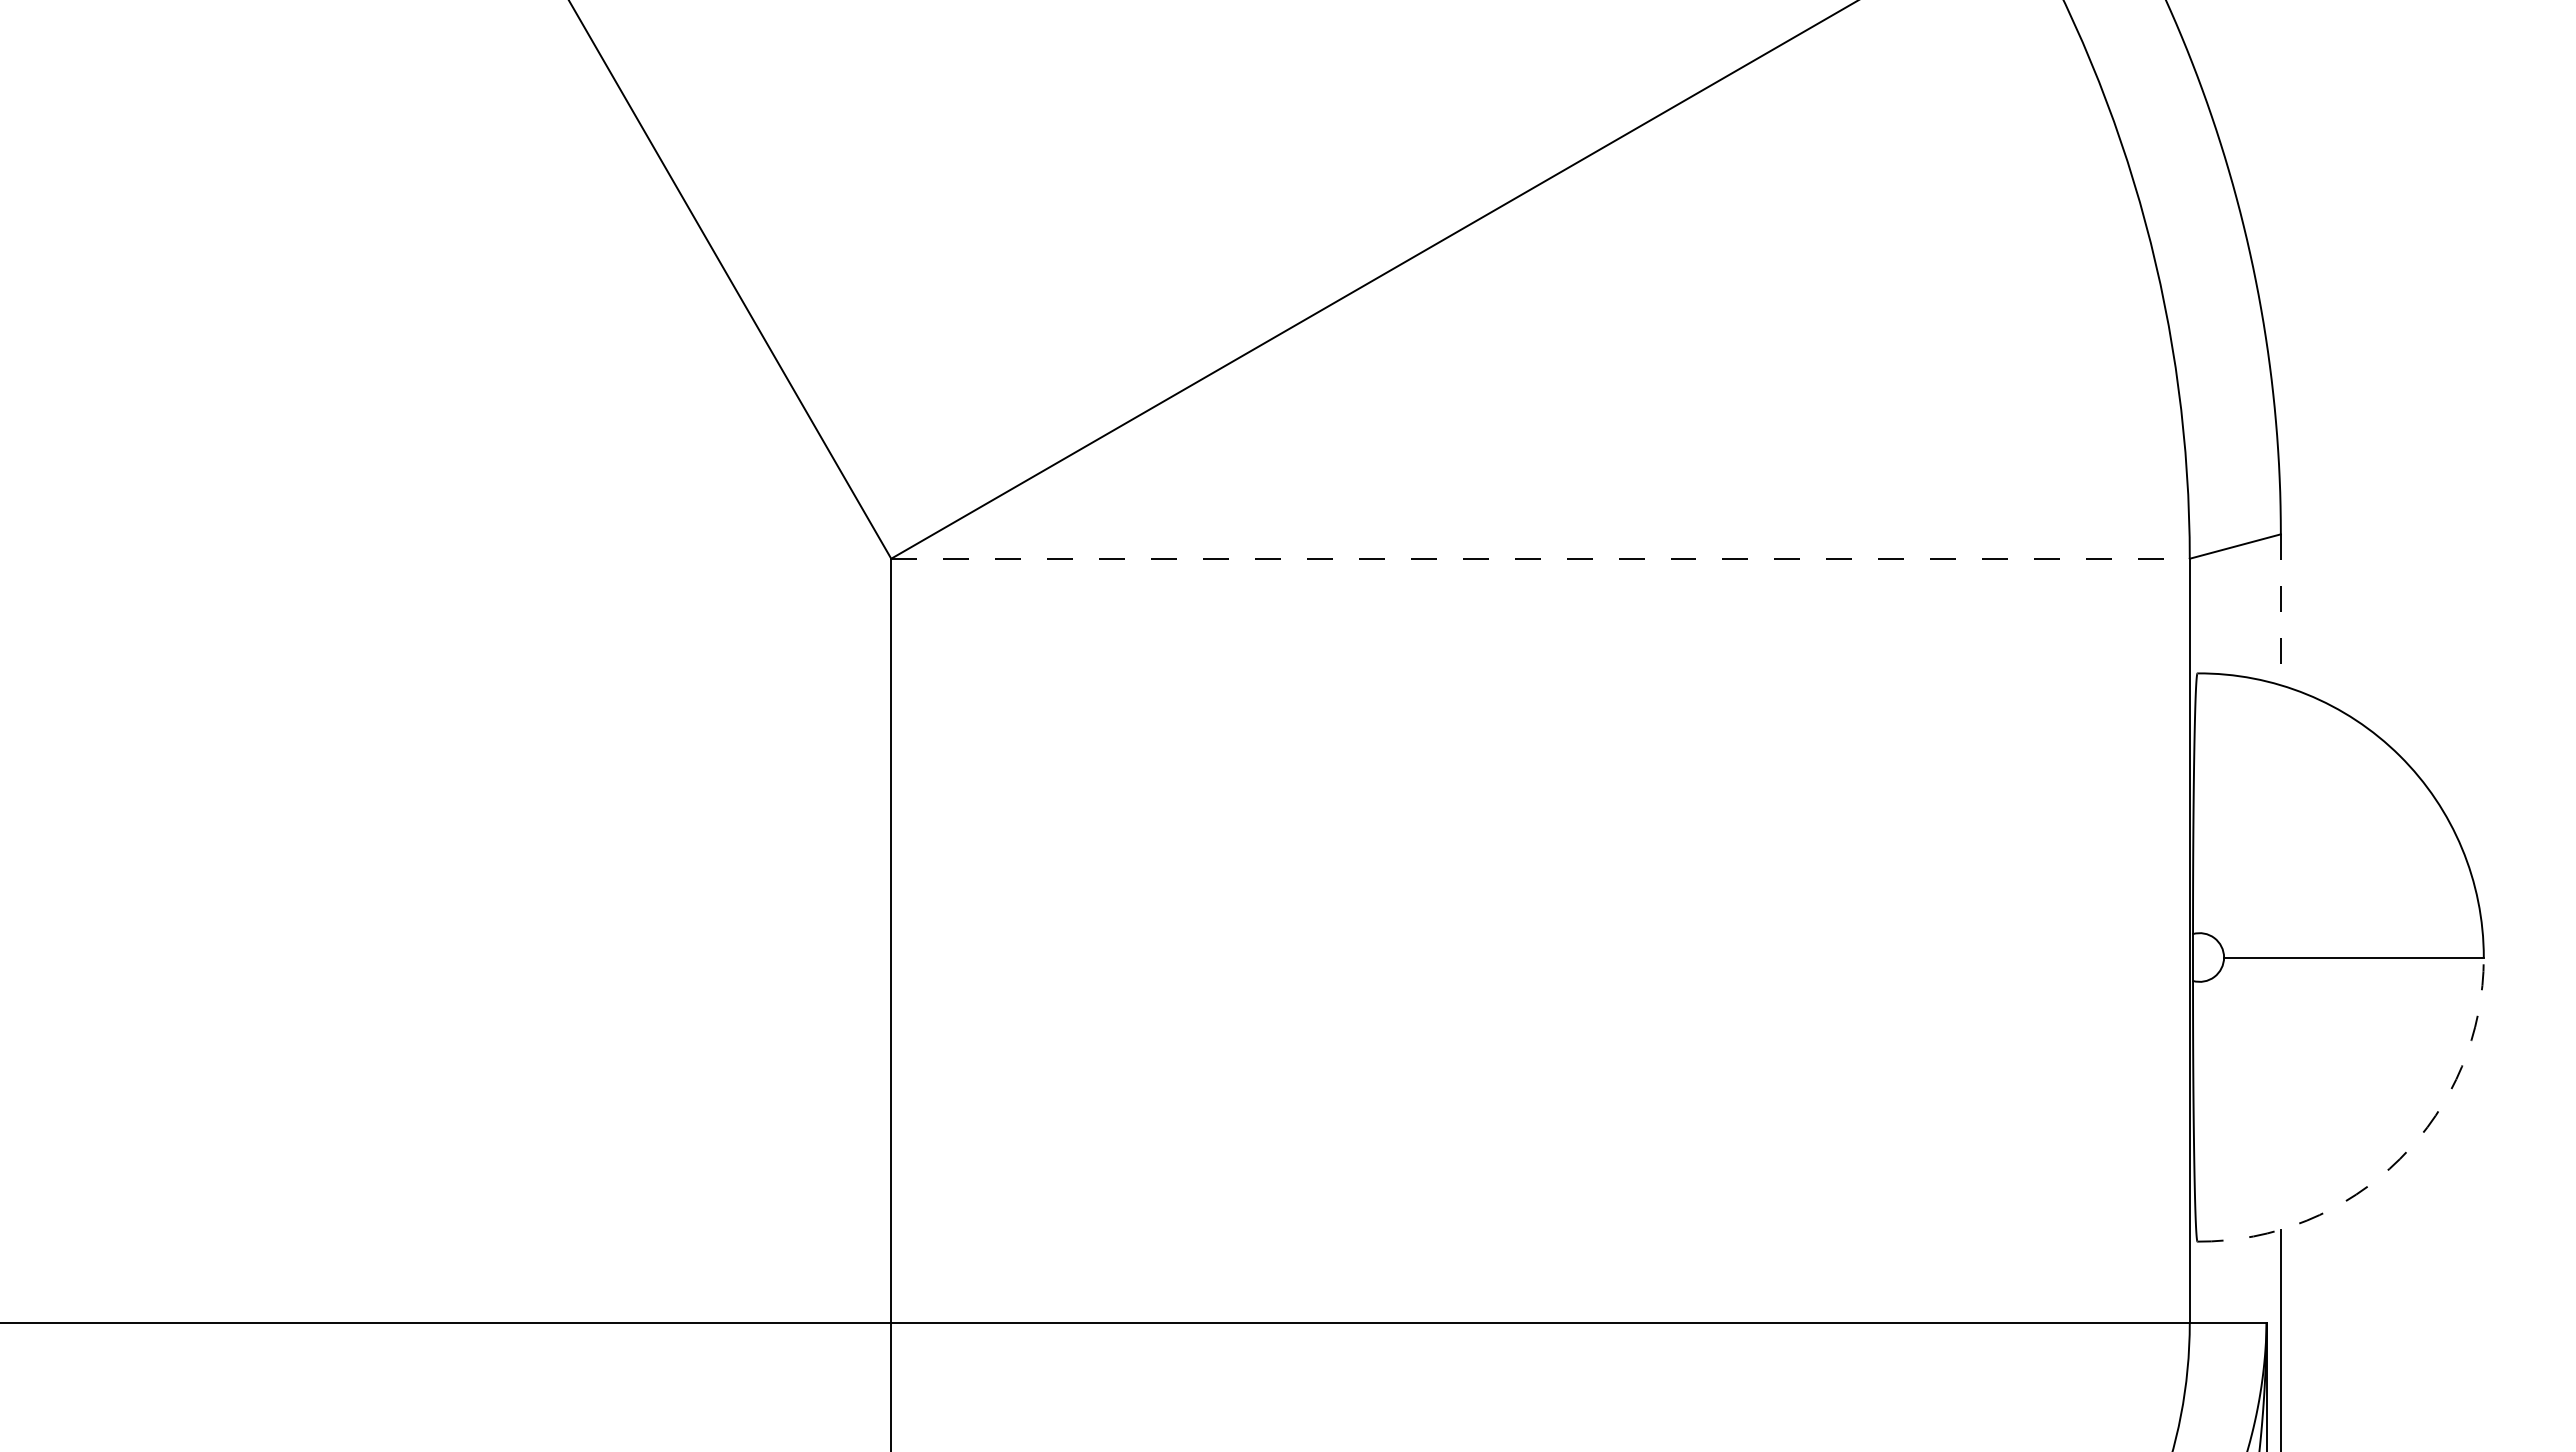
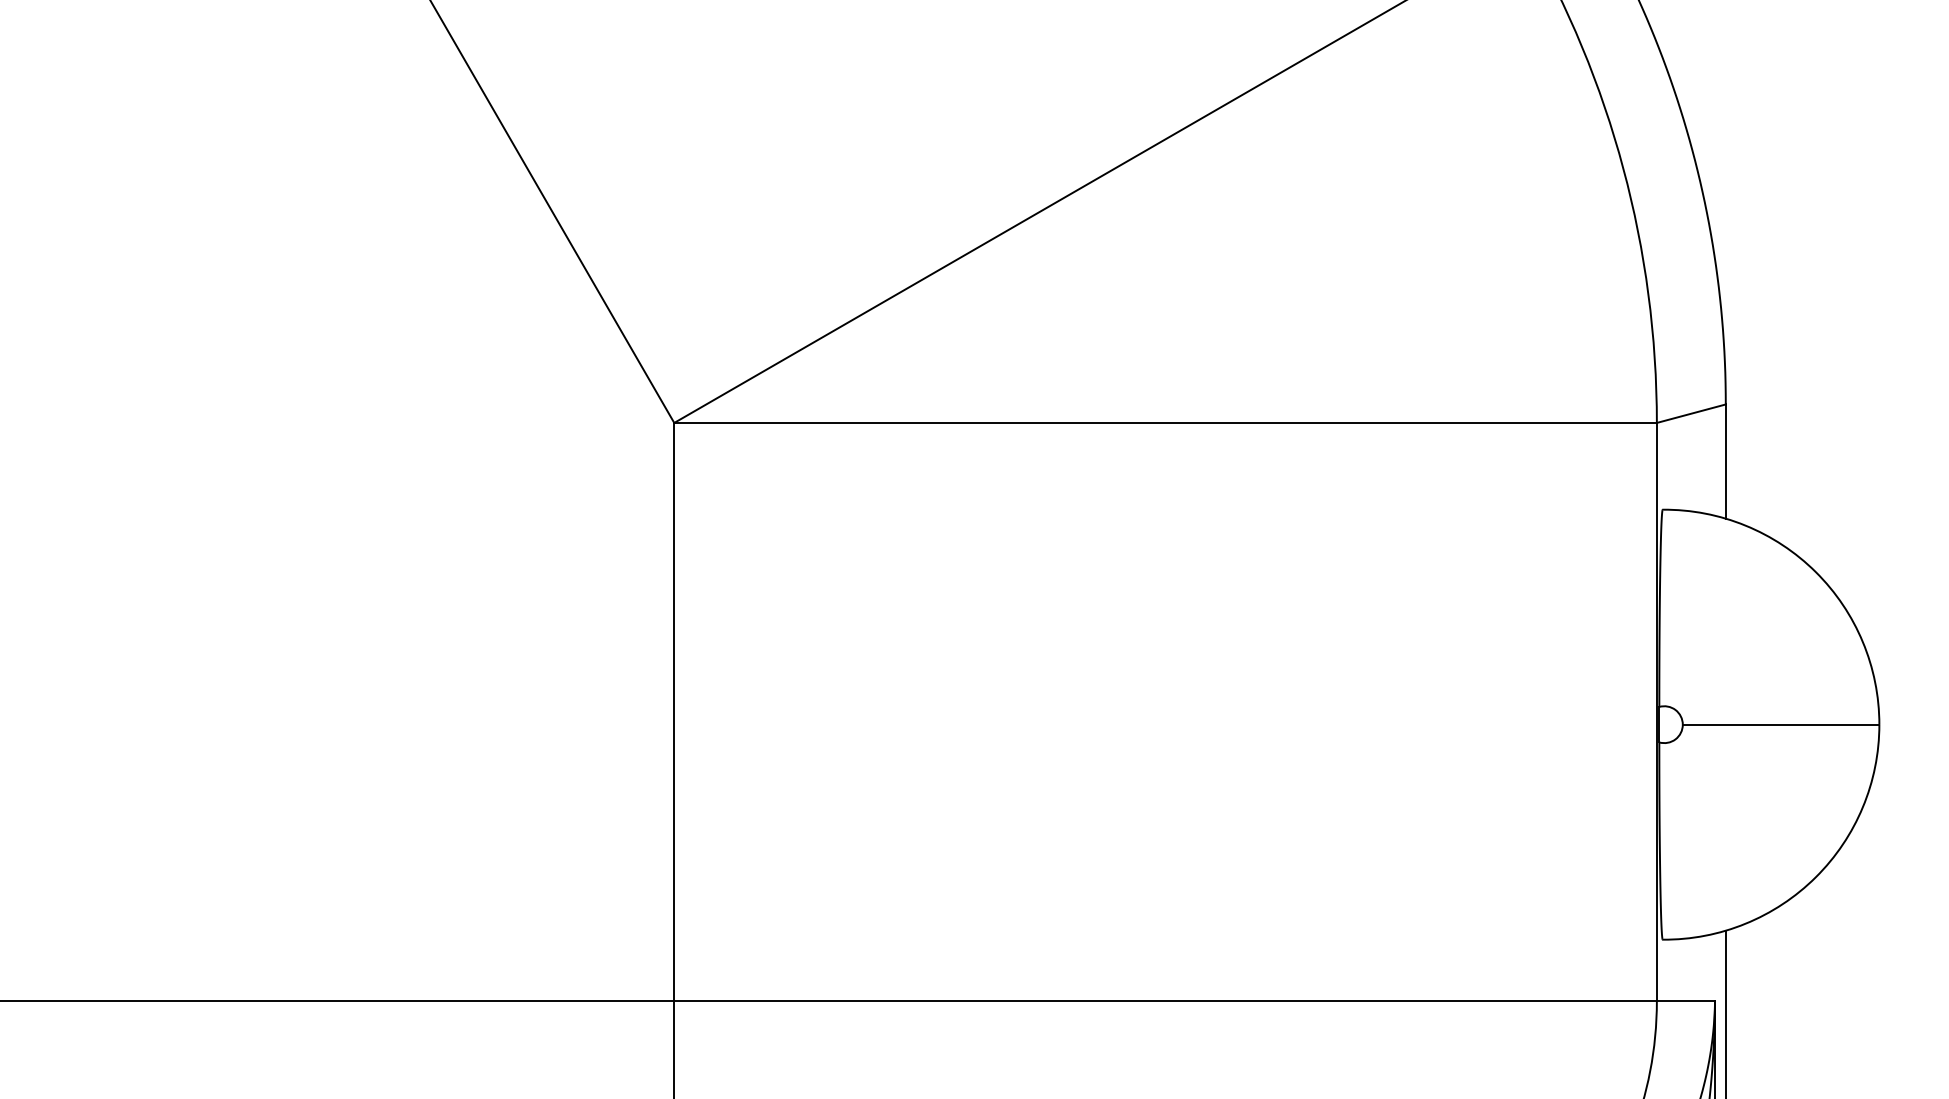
line: (1541, 558) -> (1166, 422), dashed -> solid
line: (2280, 610) -> (1725, 462), dashed -> solid
arc: (2399, 1159) -> (1815, 877), dashed -> solid

